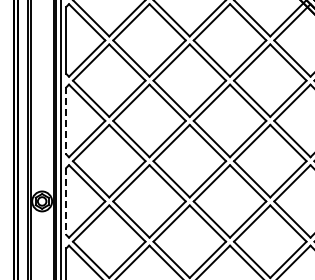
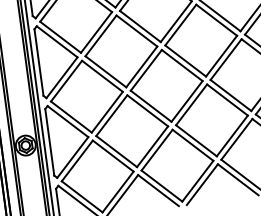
line: (66, 120) -> (39, 62), dashed -> solid
line: (66, 201) -> (49, 142), dashed -> solid

